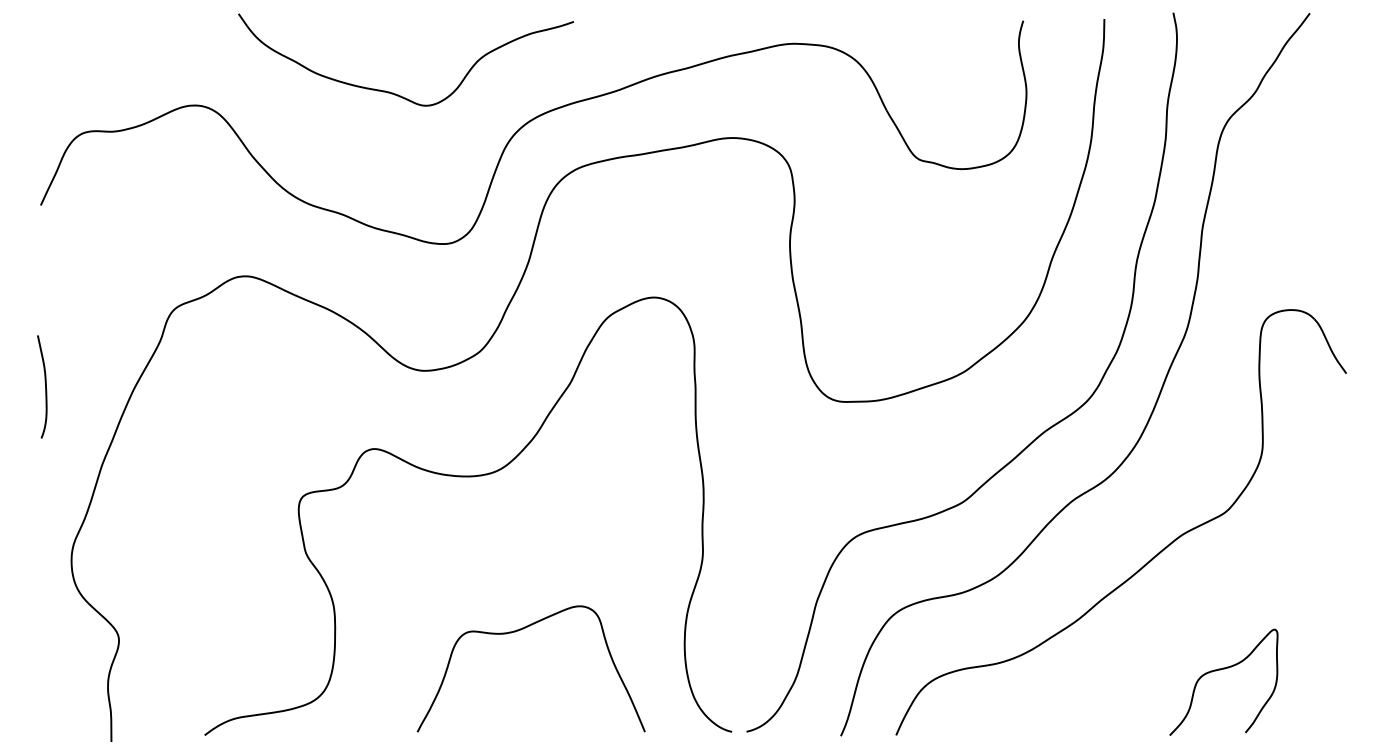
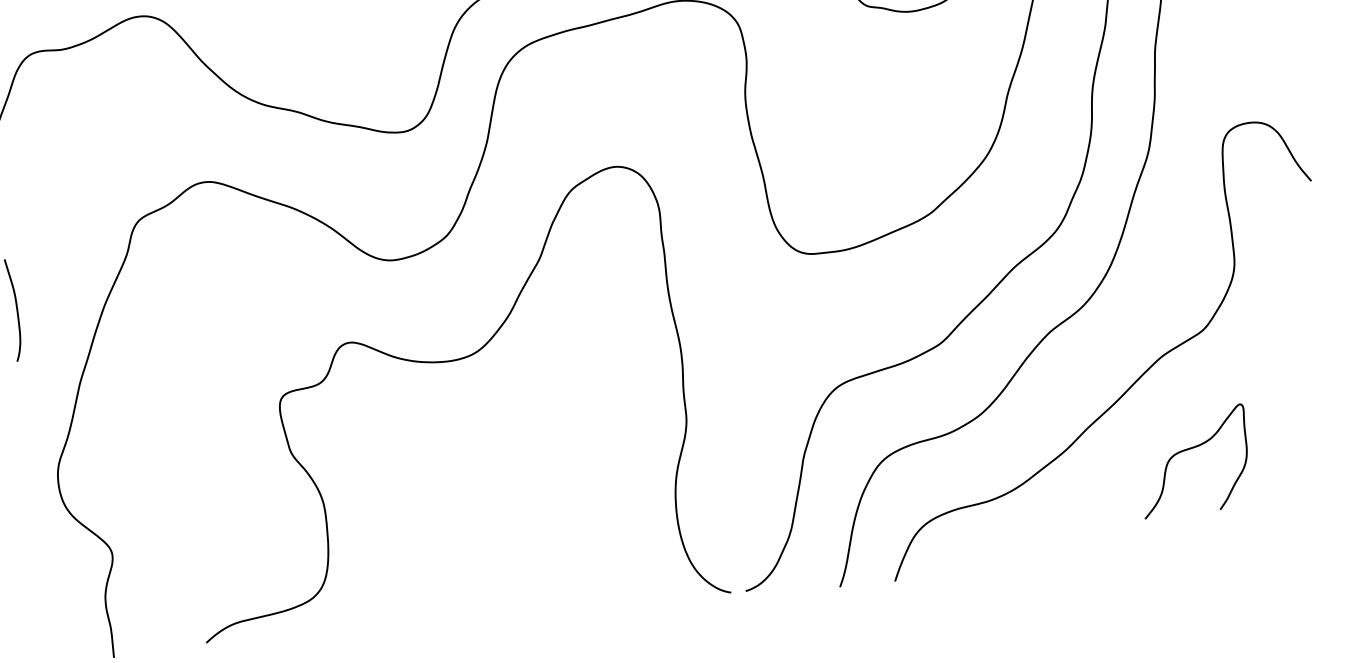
curve: (518, 631) -> (509, 511), removed
curve: (1220, 670) -> (1189, 449), moved

